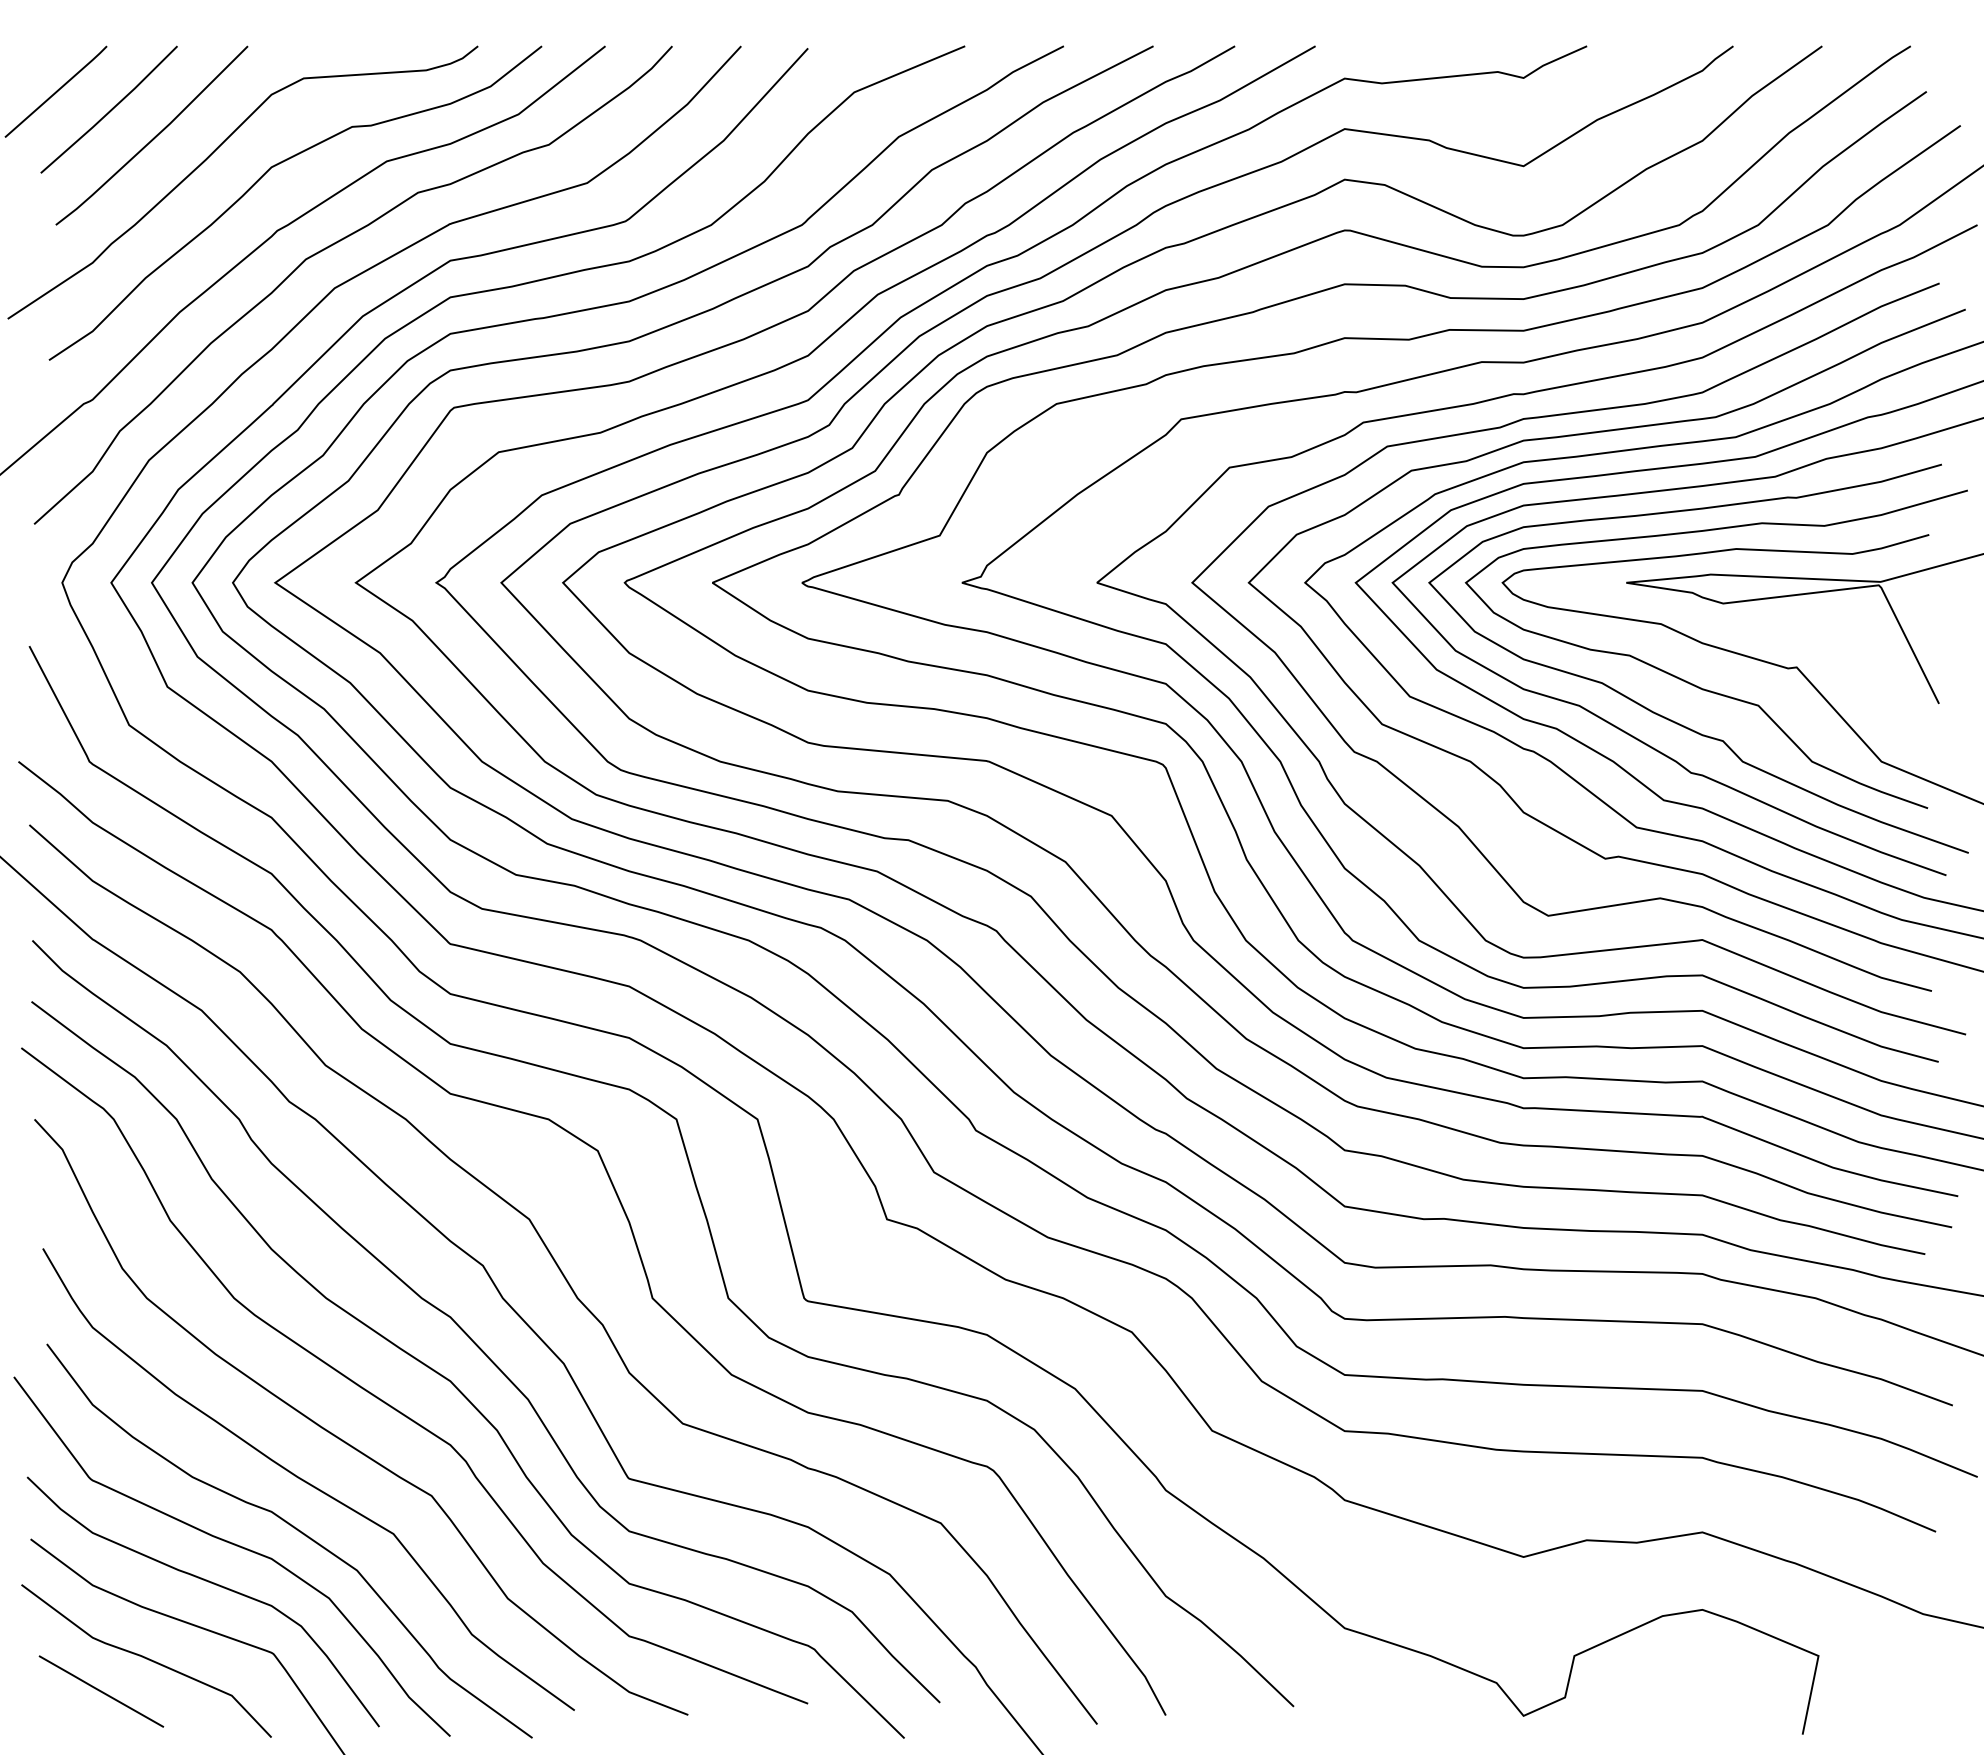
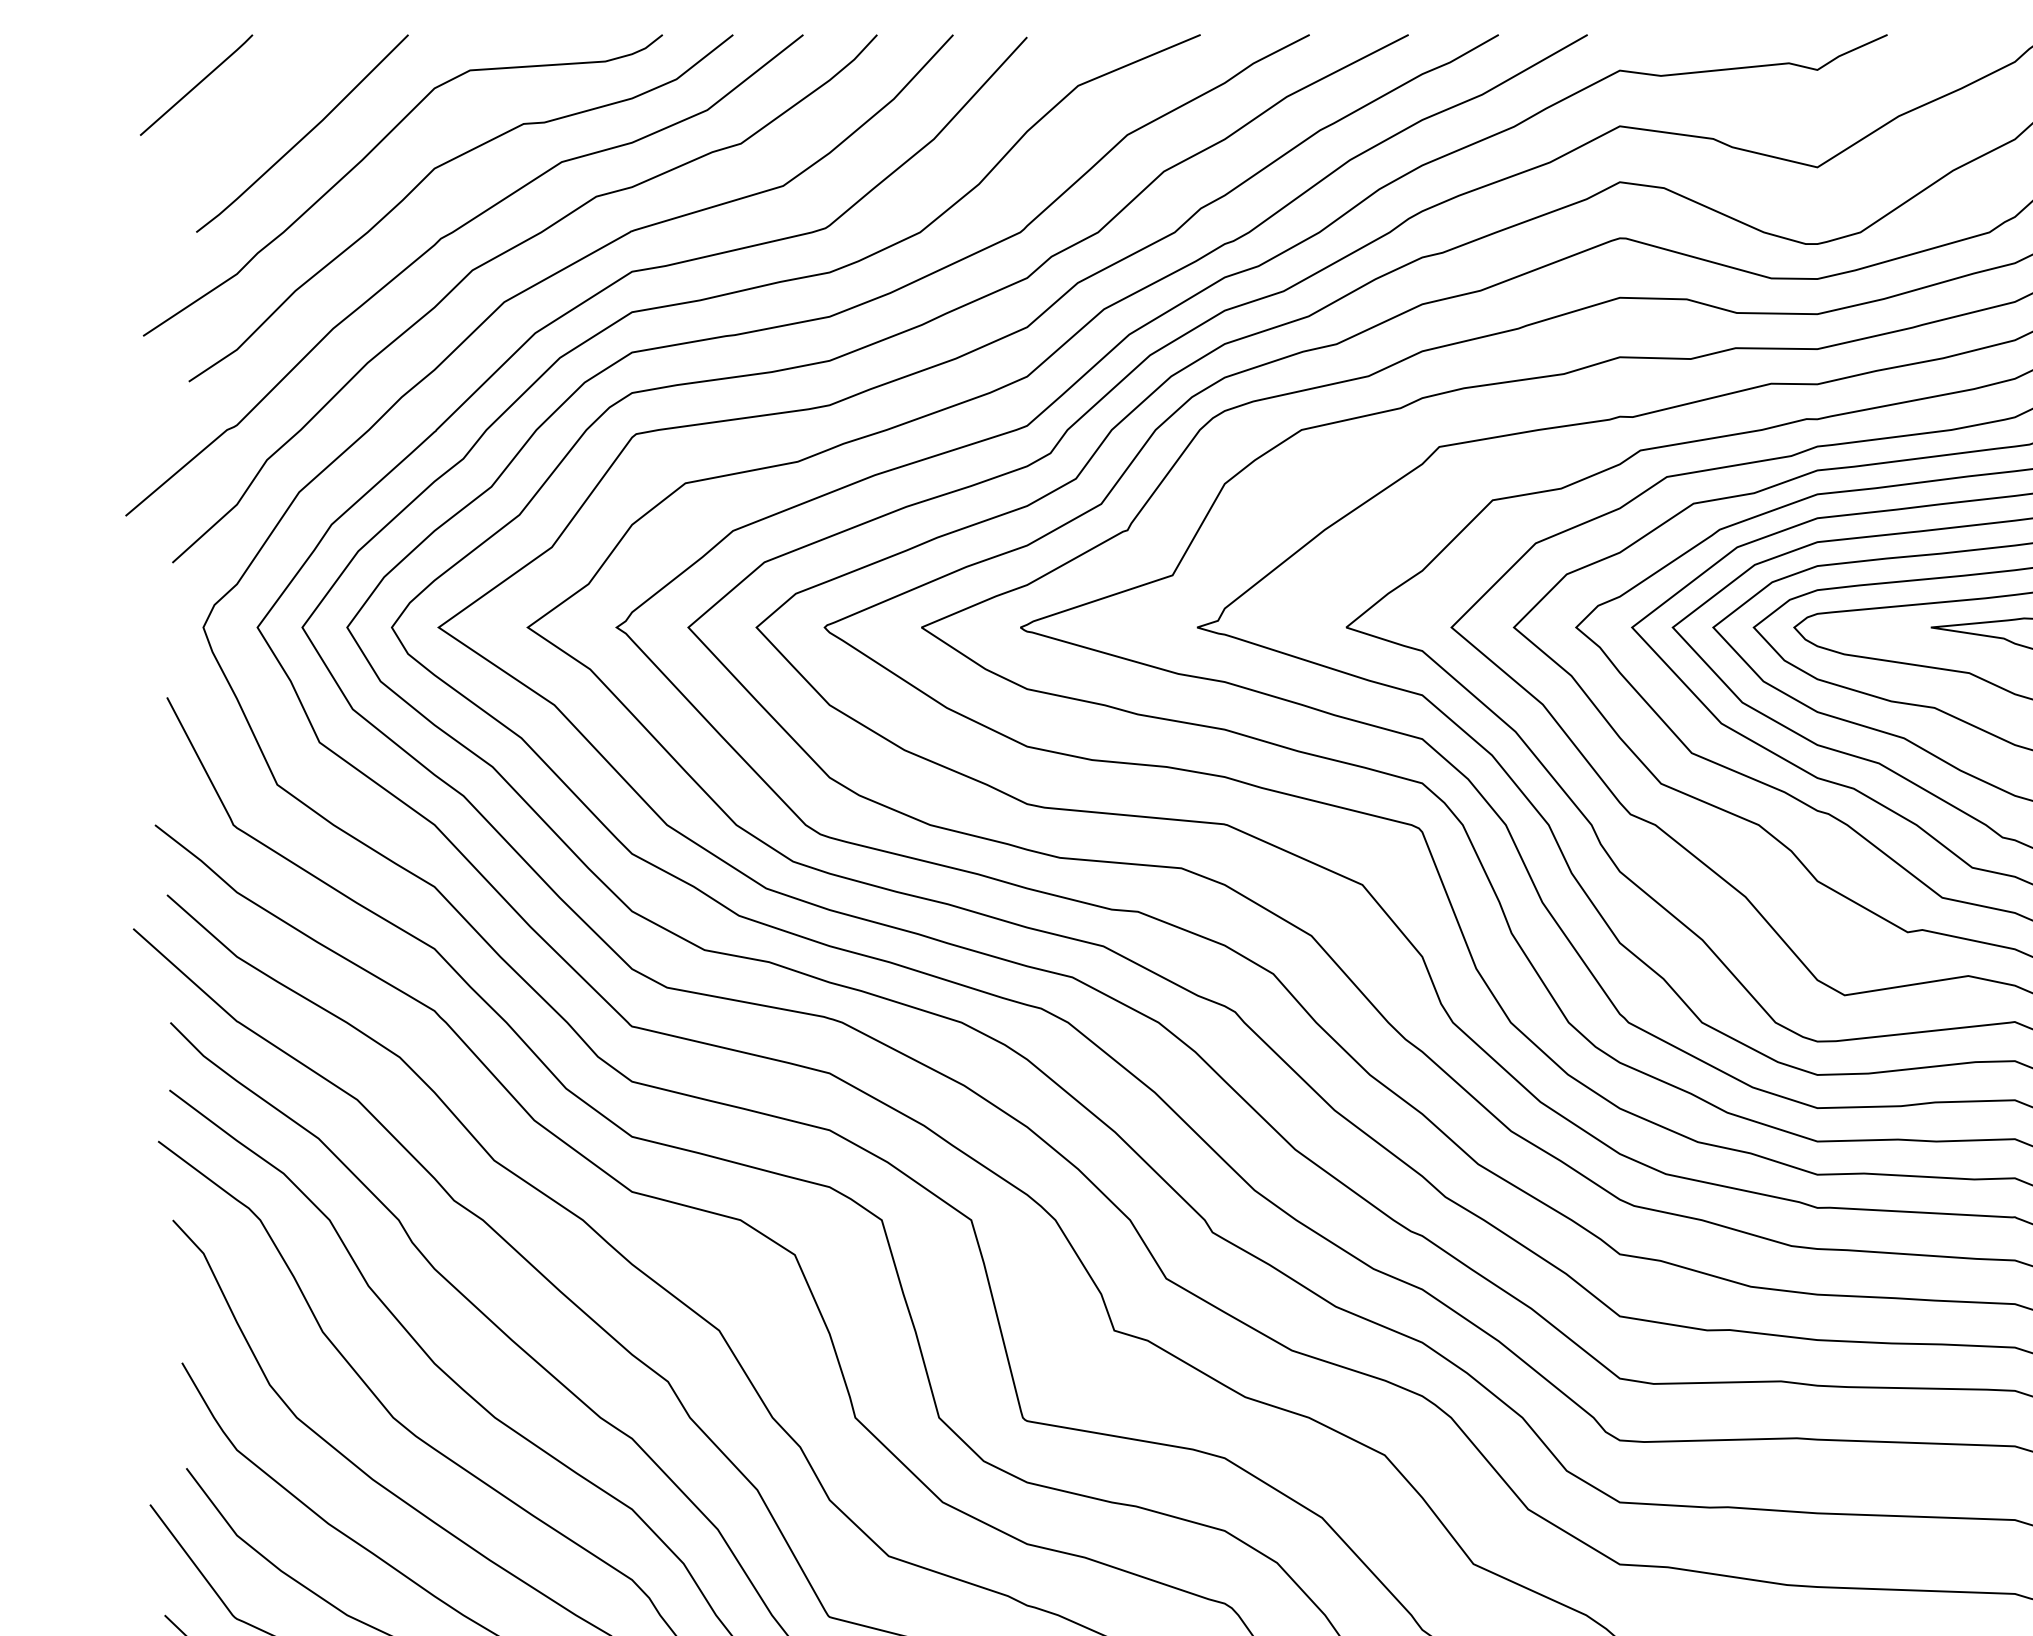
line: (109, 110) -> (255, 105), removed

